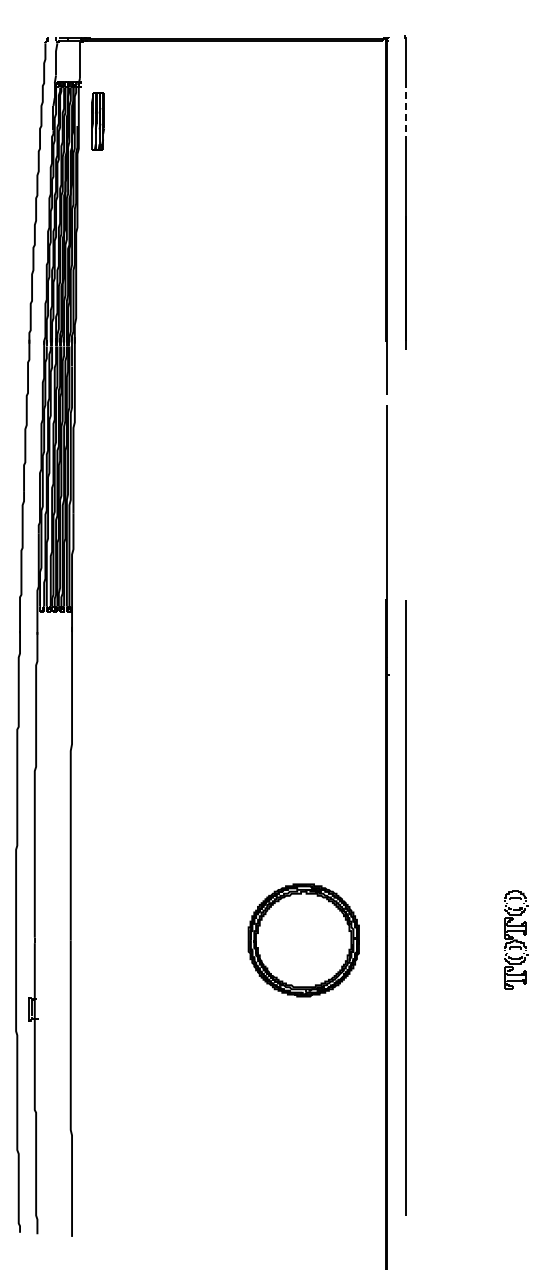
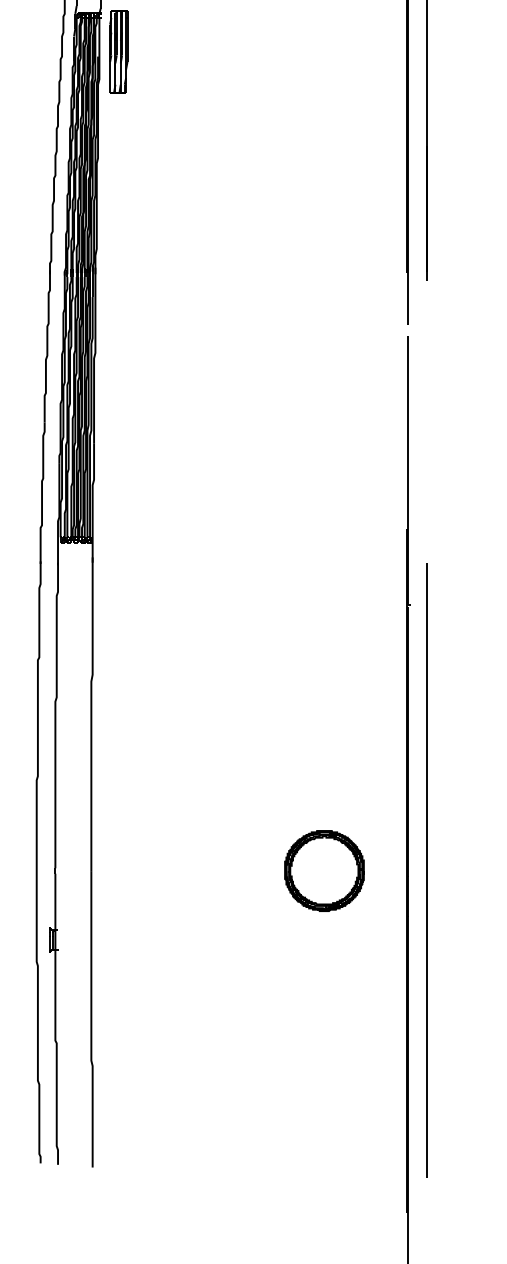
line: (406, 112) -> (427, 43), dashed -> solid
part: (97, 121) -> (118, 52), size x1.43
line: (405, 907) -> (426, 870), moved
part: (303, 940) -> (324, 871), size x0.71

